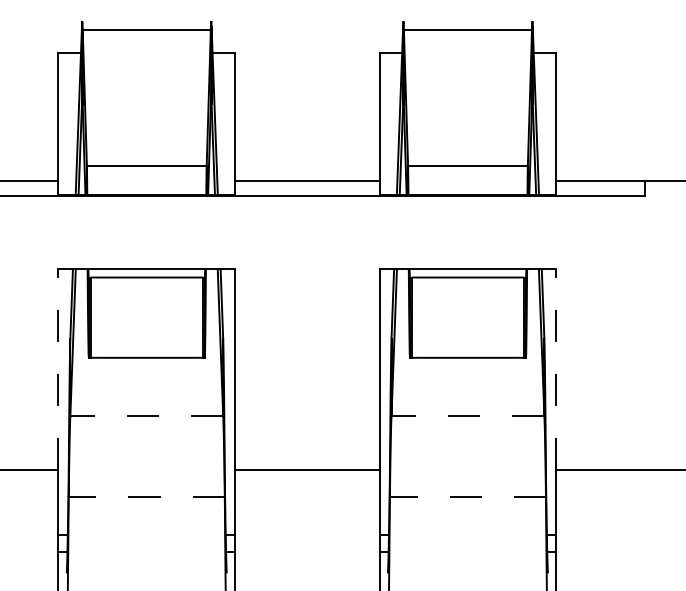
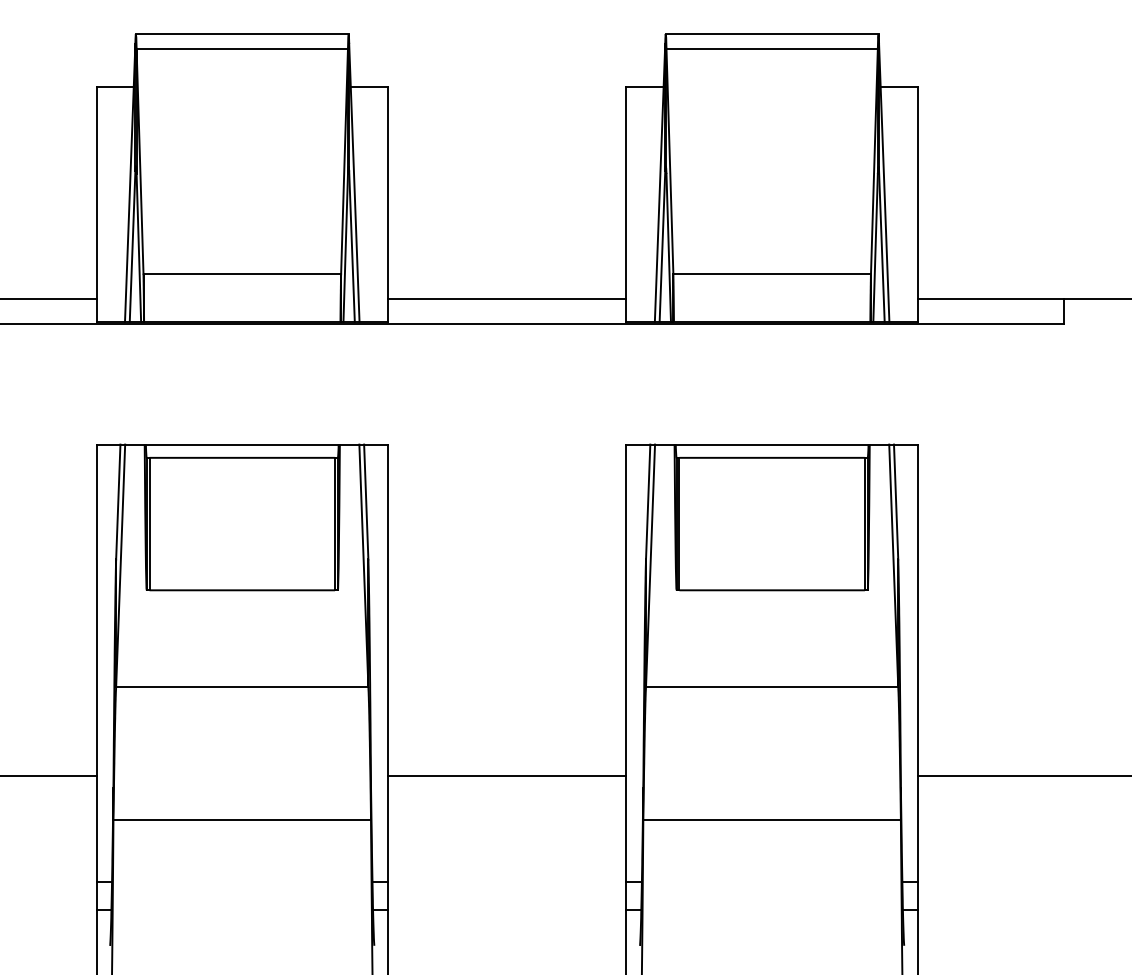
line: (146, 20) -> (241, 33), added
line: (467, 20) -> (771, 33), added
line: (58, 369) -> (96, 609), dashed -> solid
line: (556, 369) -> (918, 609), dashed -> solid
line: (146, 416) -> (241, 687), dashed -> solid
line: (467, 416) -> (771, 687), dashed -> solid
line: (146, 497) -> (241, 820), dashed -> solid
line: (467, 497) -> (771, 820), dashed -> solid

